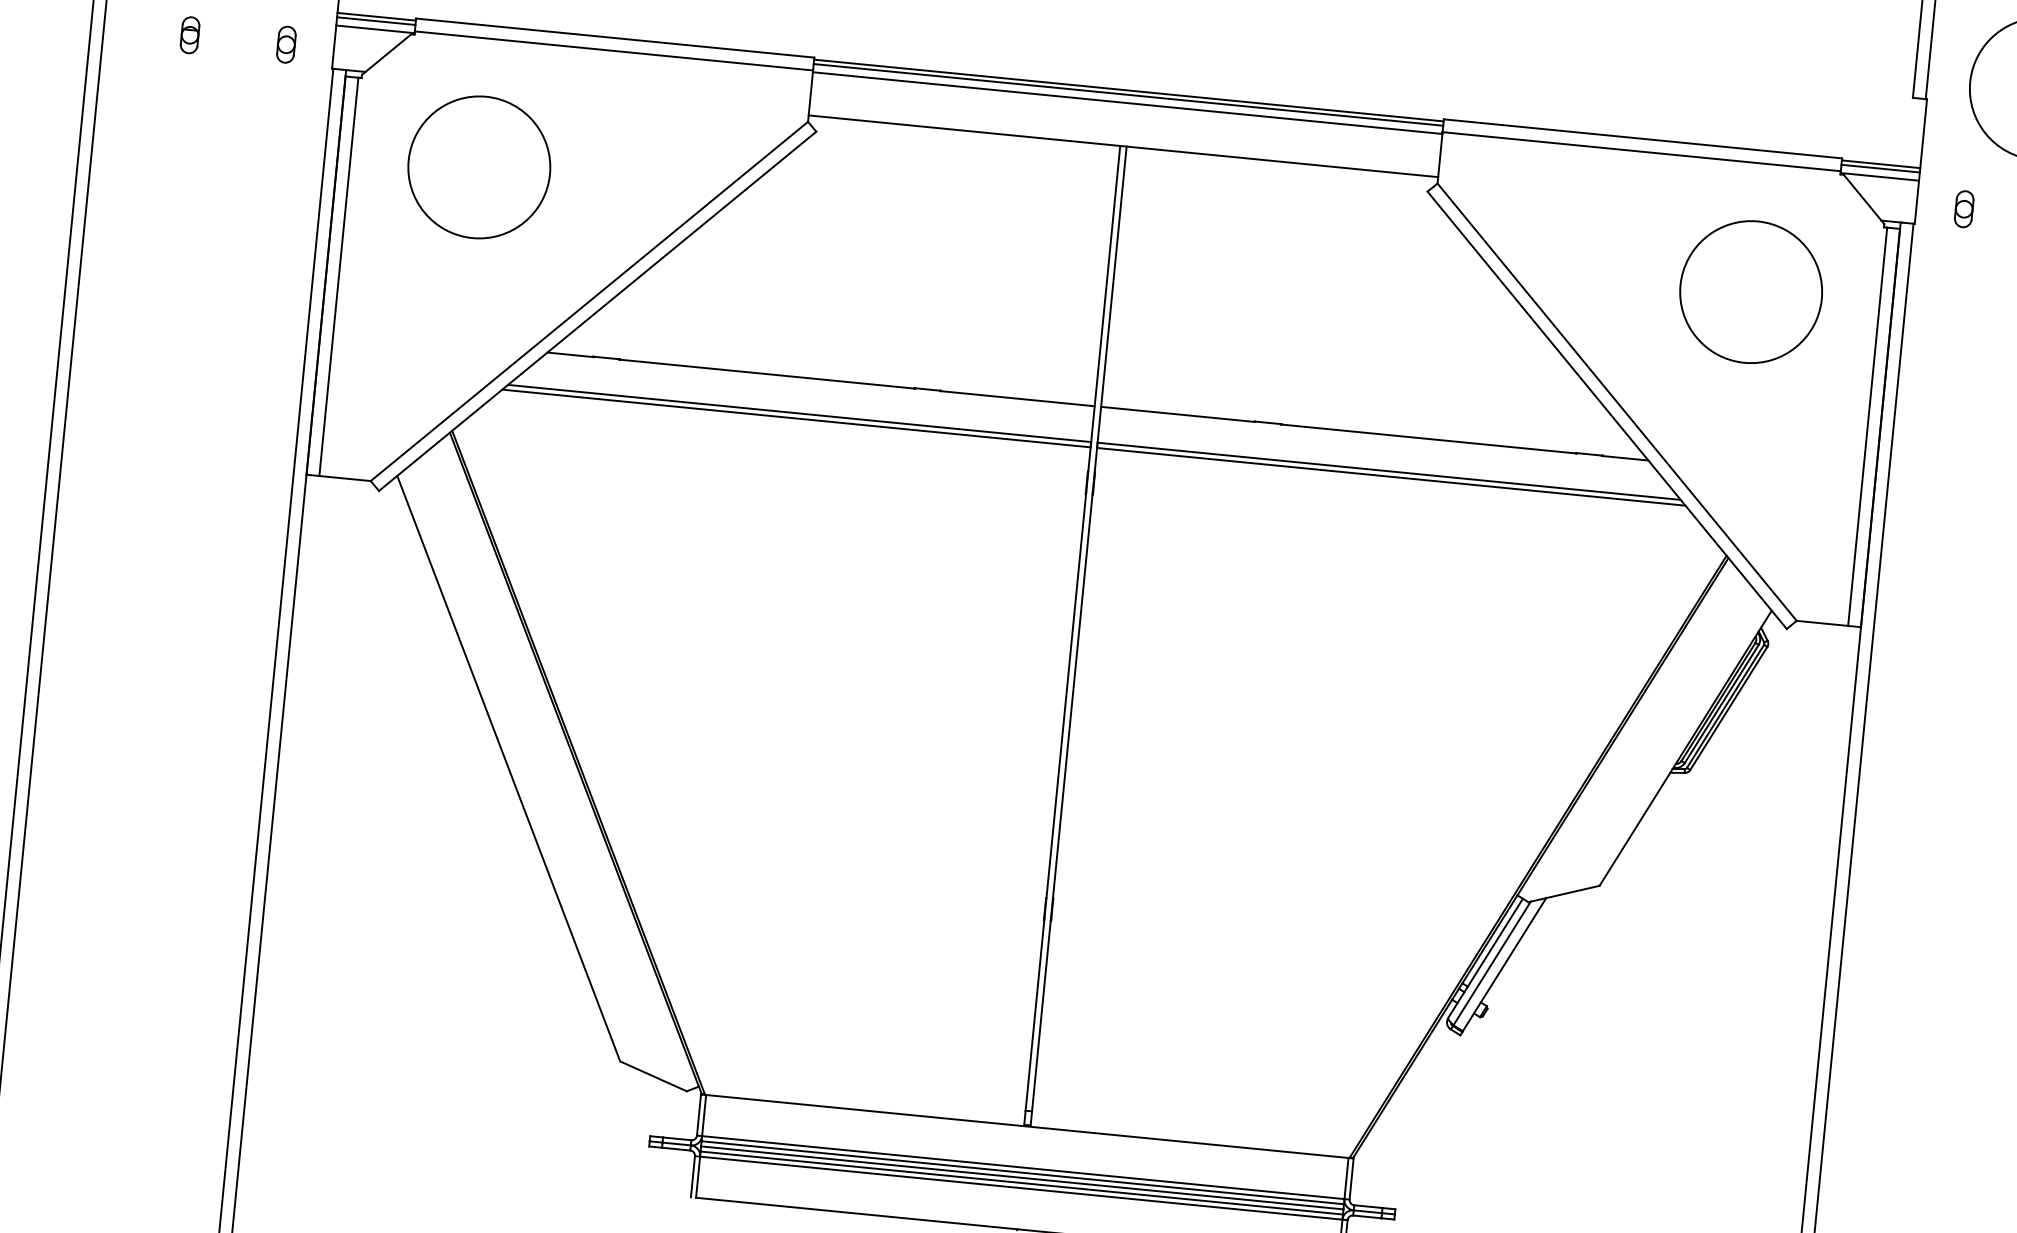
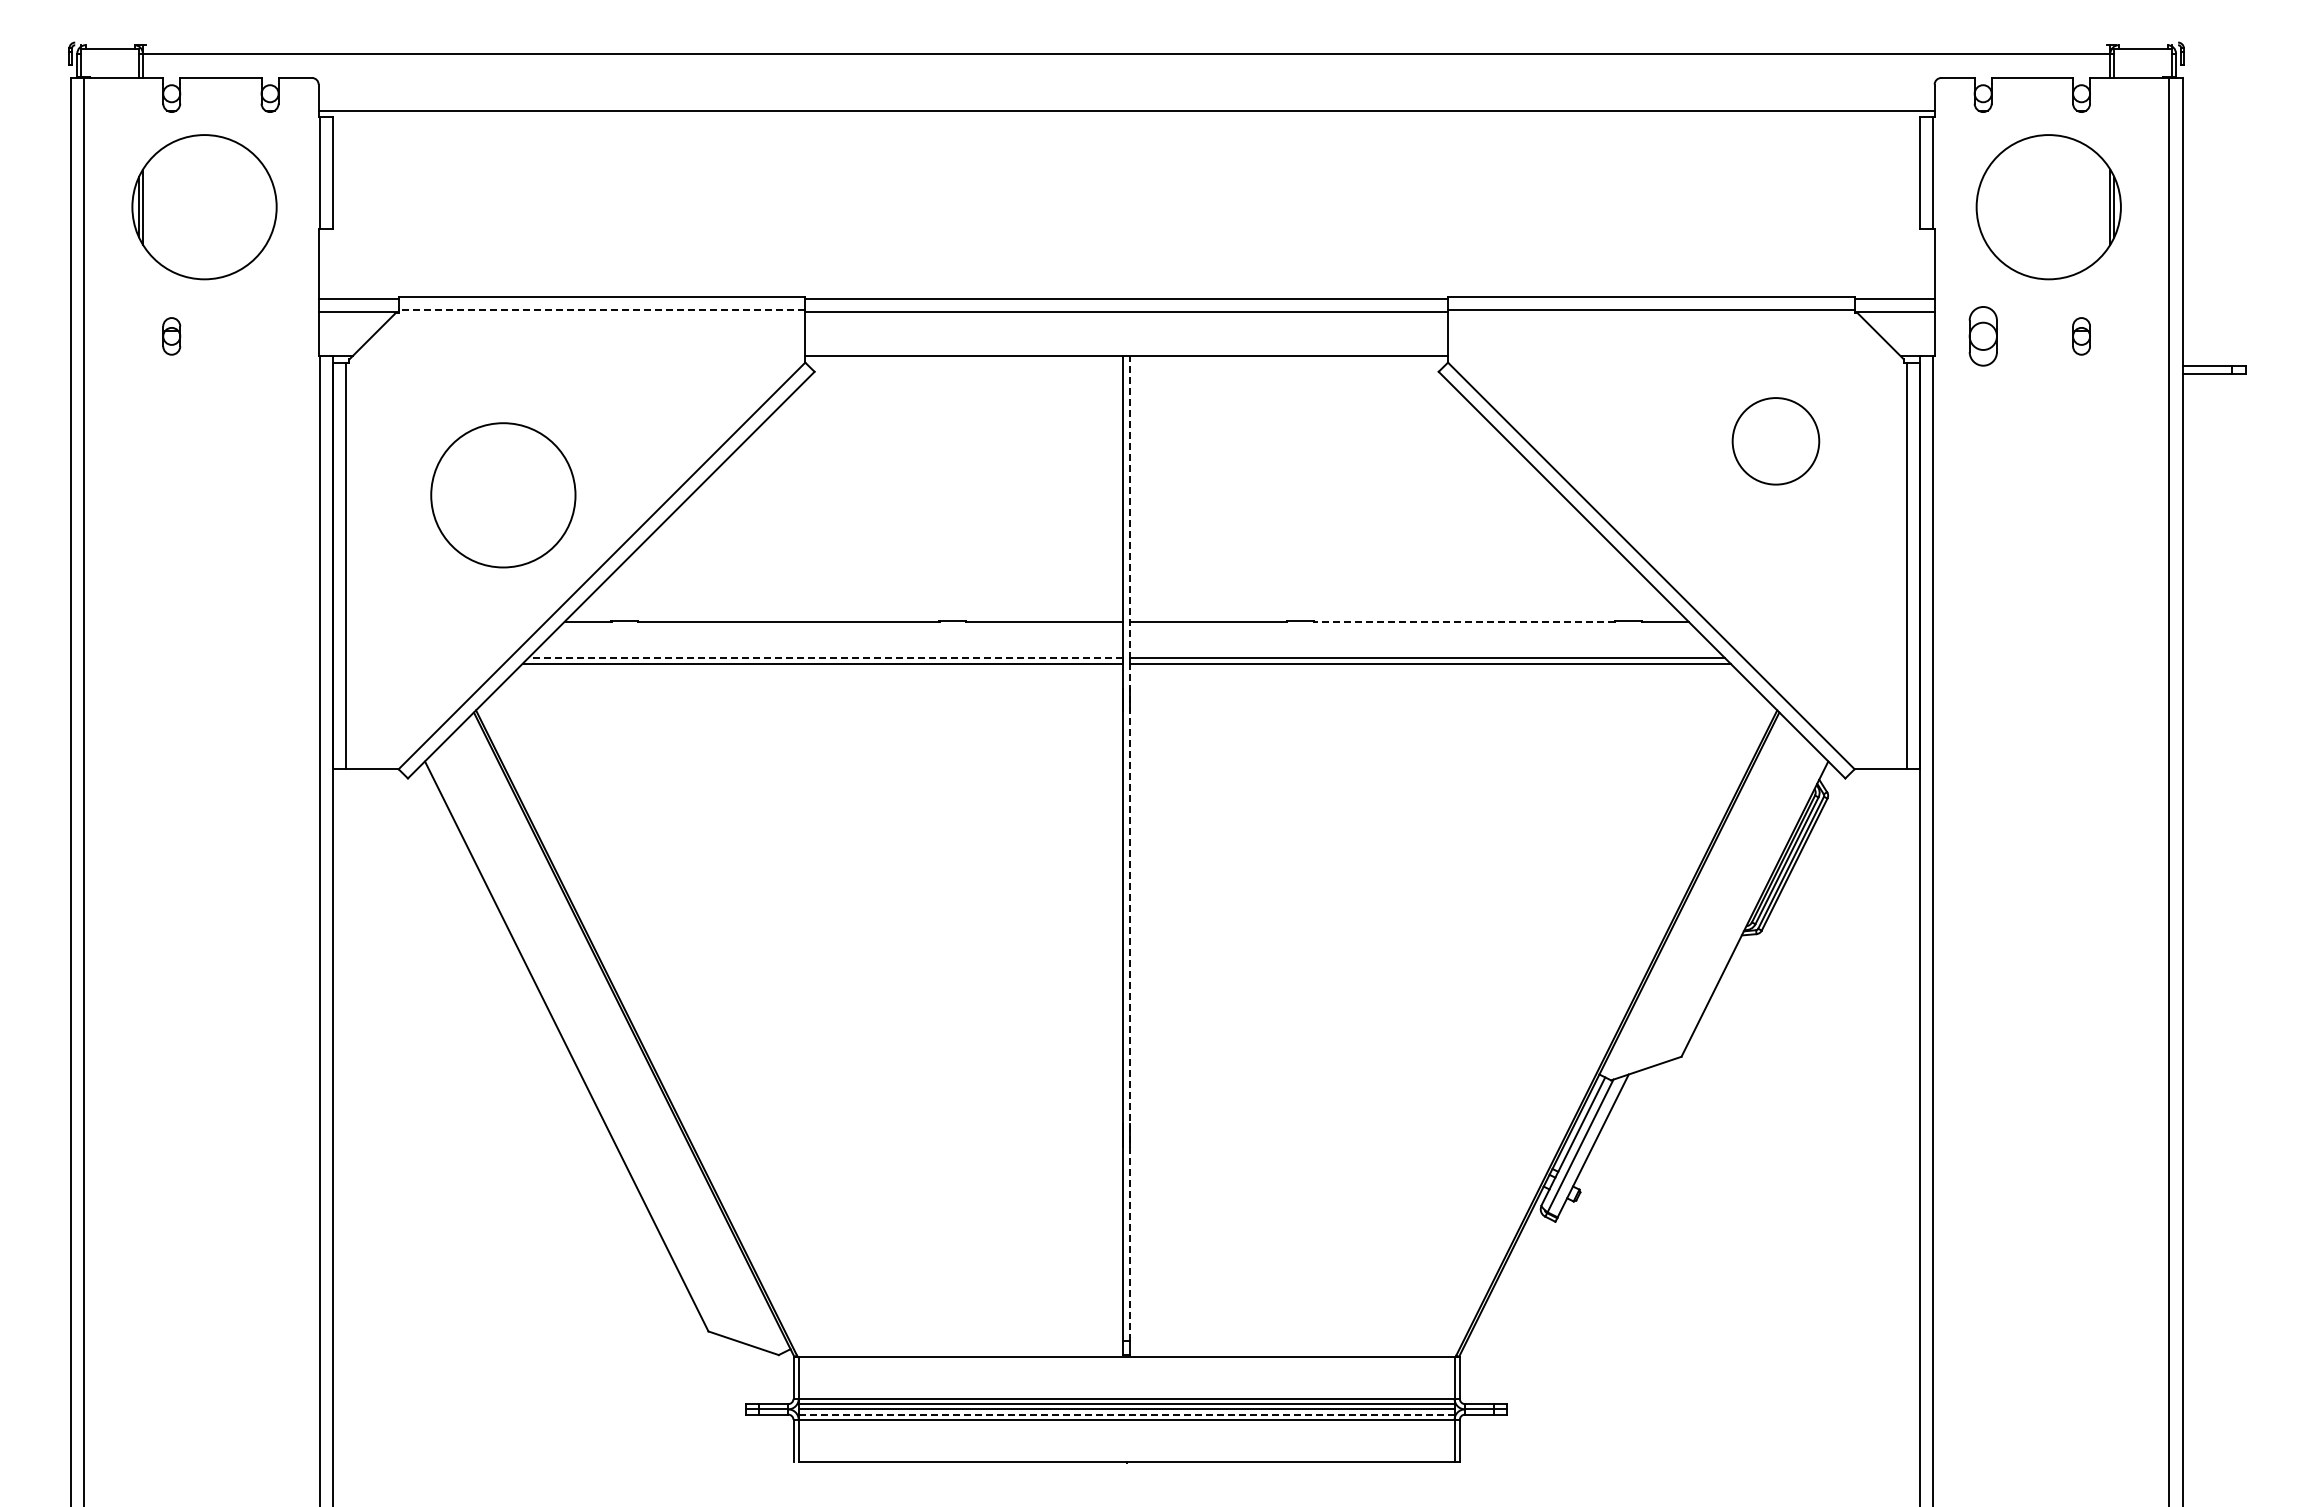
line: (376, 21) -> (358, 303), removed
part: (285, 44) -> (269, 336), removed
line: (613, 51) -> (601, 310), solid -> dashed
line: (1128, 94) -> (1126, 303), removed
circle: (479, 167) -> (503, 495), moved
line: (1880, 168) -> (1894, 303), removed
part: (1963, 209) -> (1982, 336), size x1.6
circle: (1750, 292) -> (1775, 441), size x0.6
line: (799, 413) -> (825, 658), solid -> dashed
line: (1428, 438) -> (1464, 621), solid -> dashed
line: (1078, 628) -> (1129, 848), solid -> dashed
line: (1021, 1182) -> (1126, 1414), solid -> dashed

